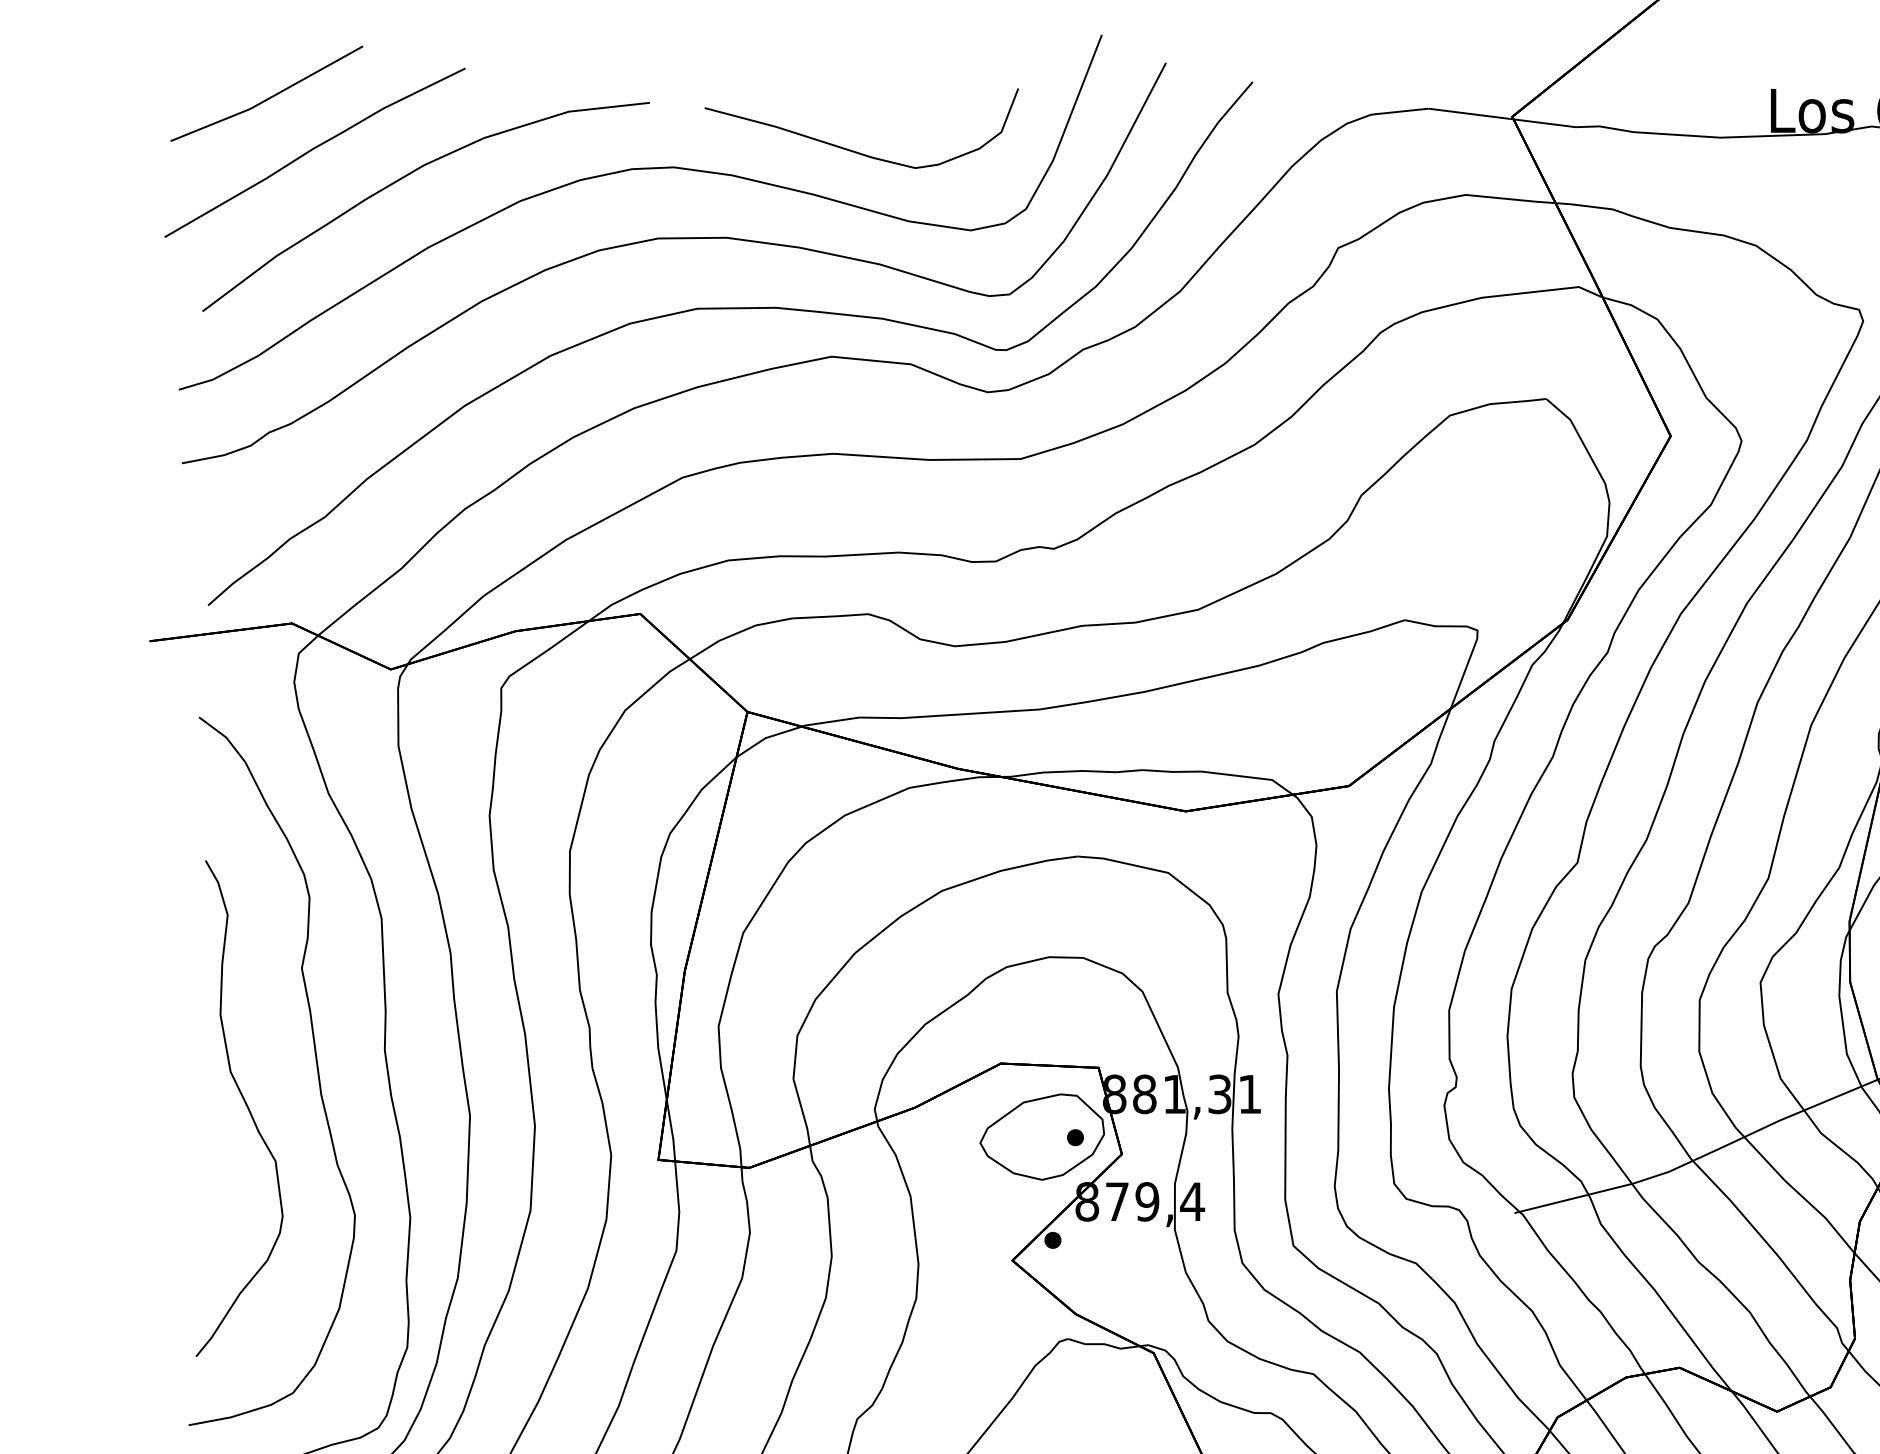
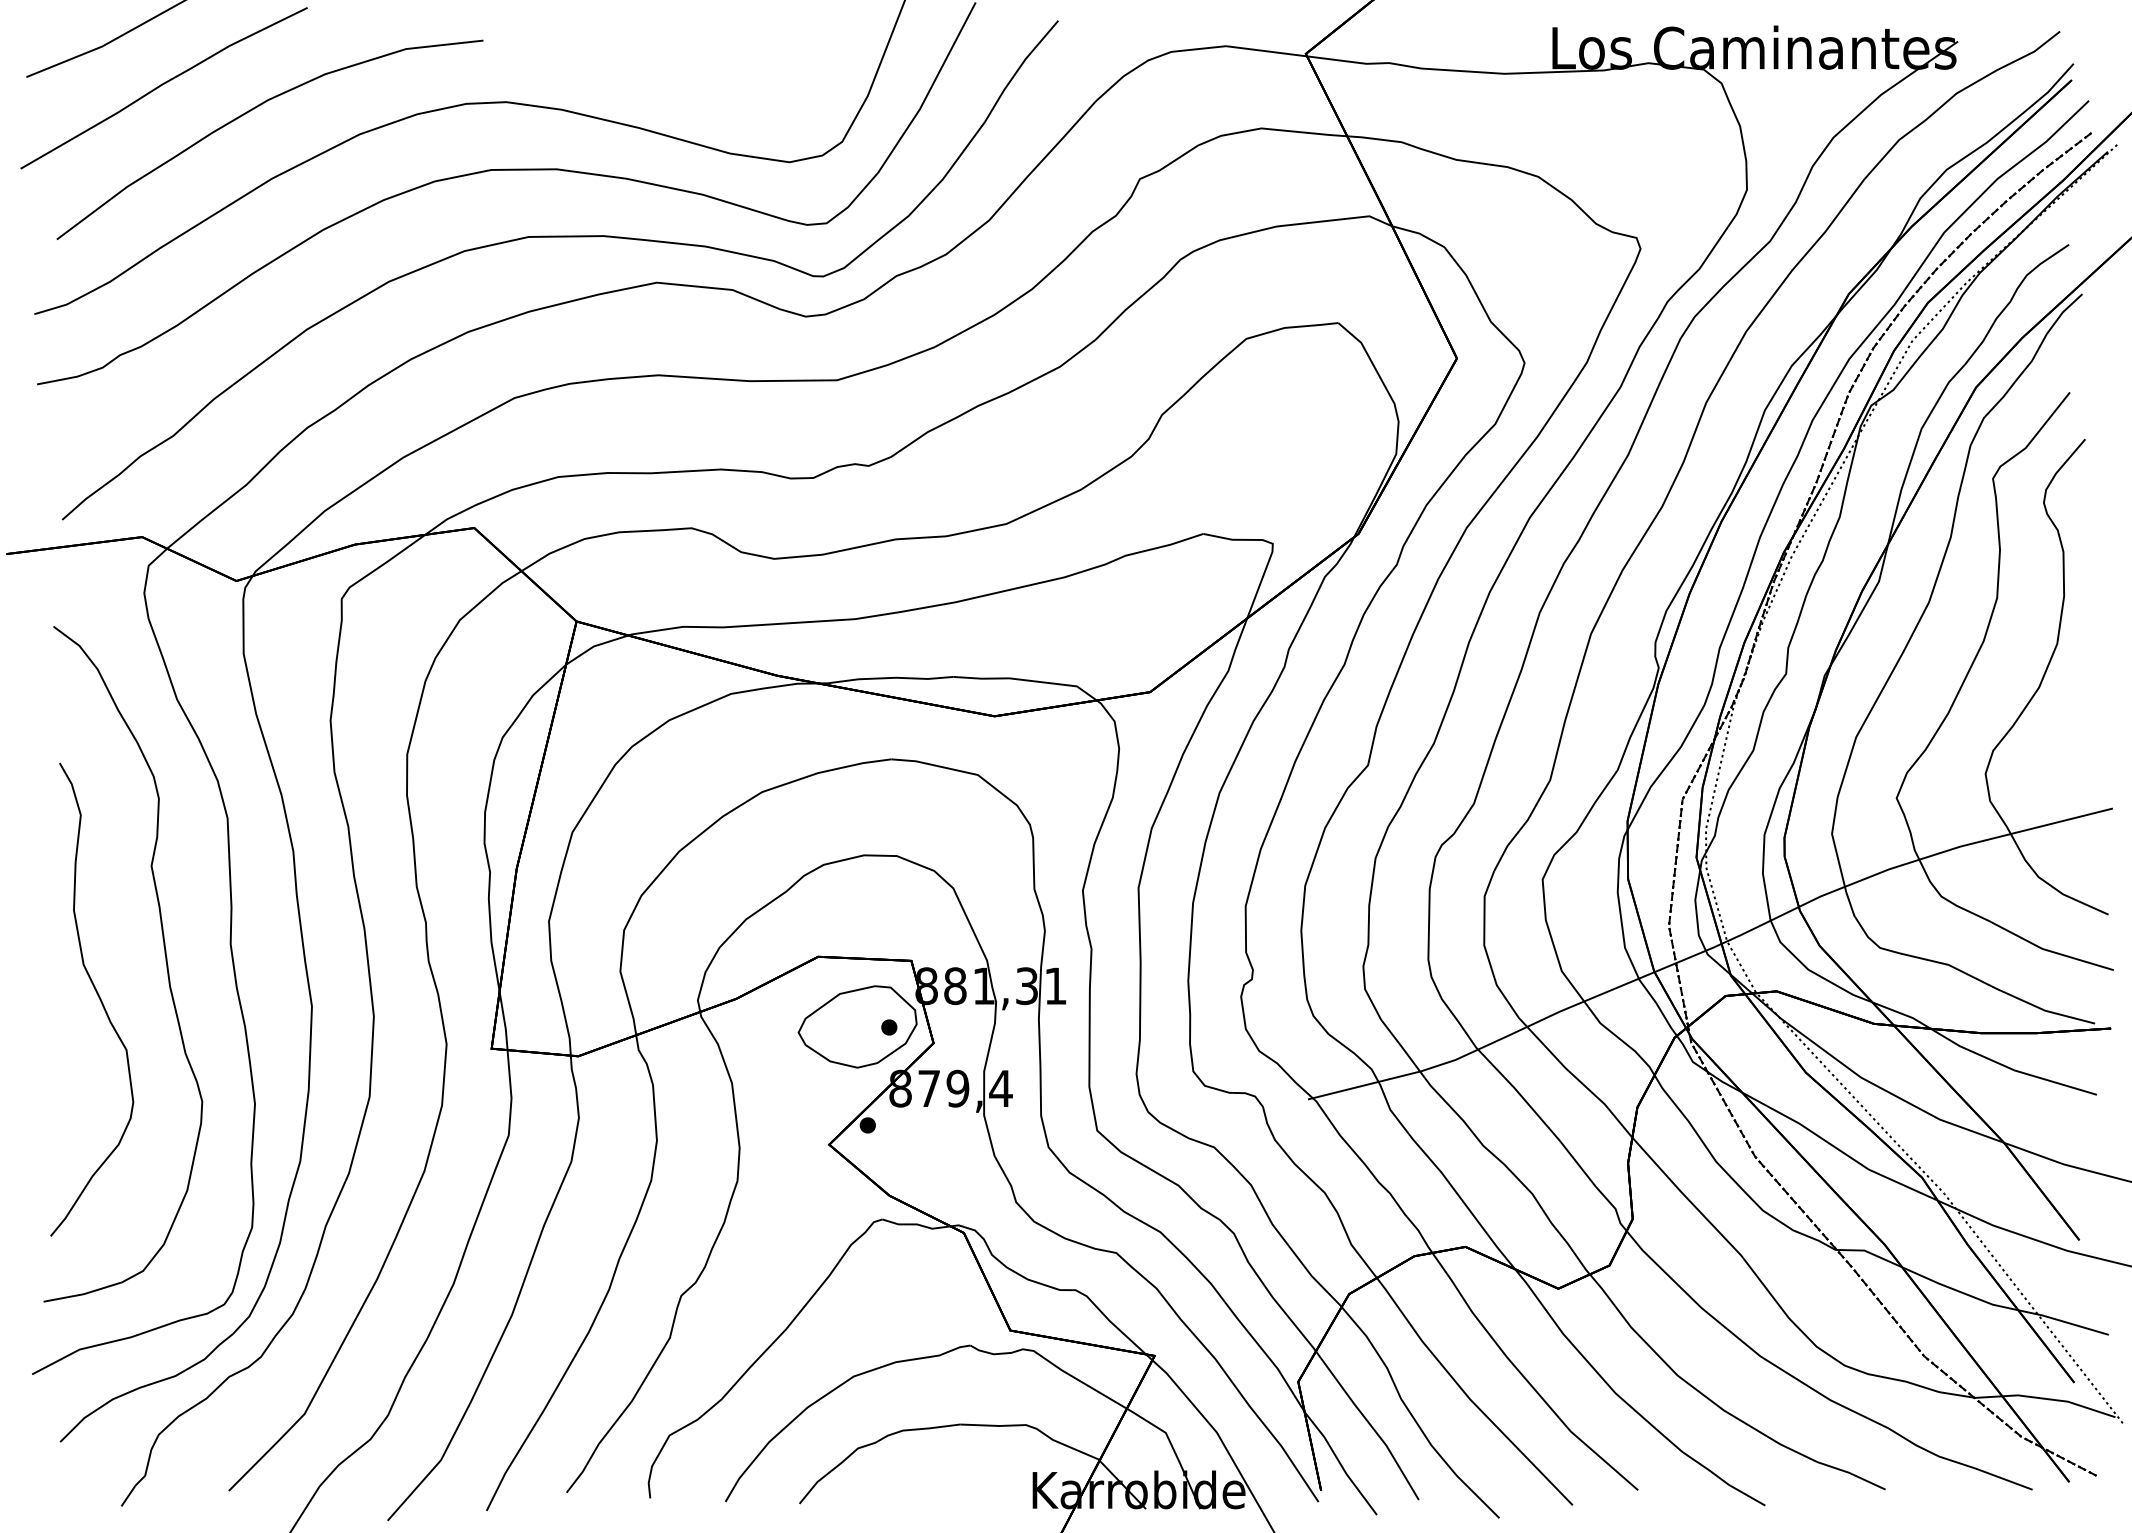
curve: (855, 150) -> (679, 86), removed

